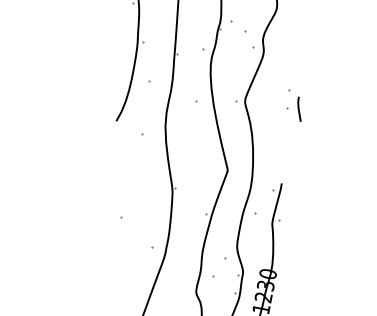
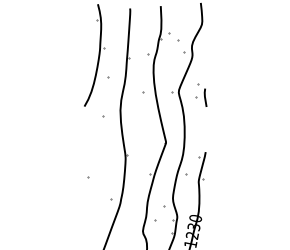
part: (293, 104) -> (201, 94), moved

